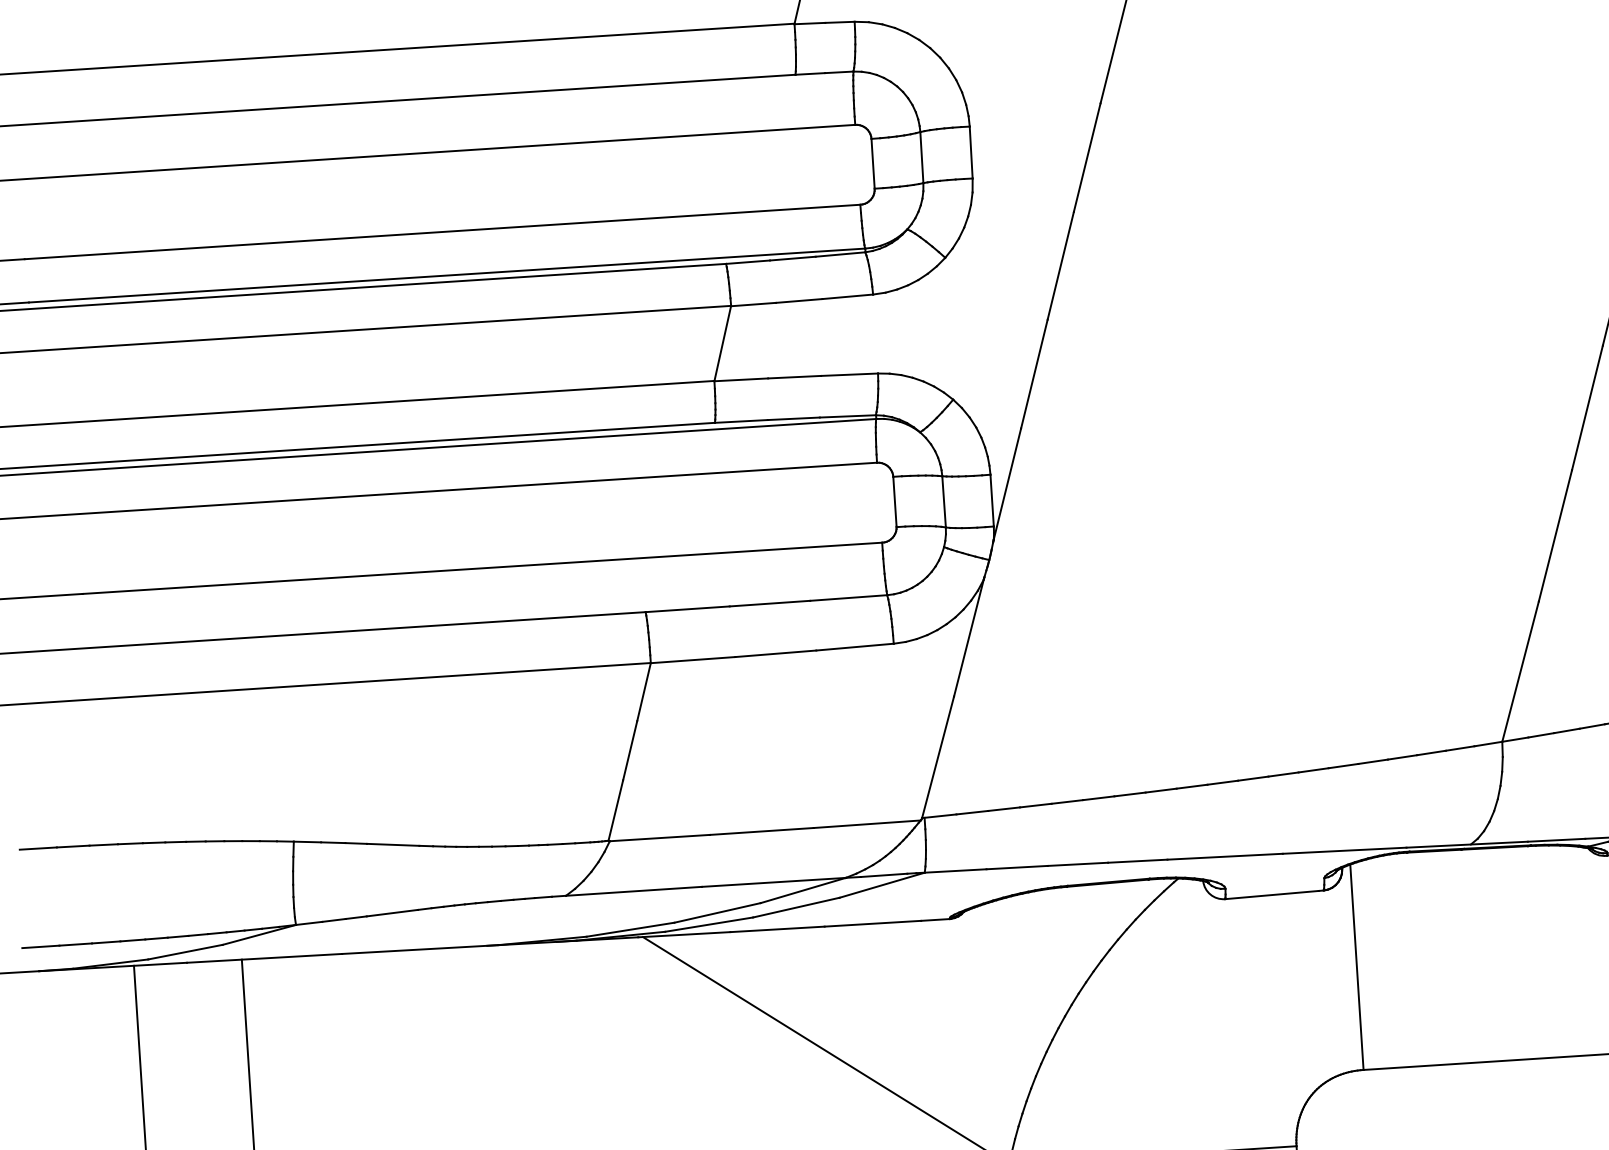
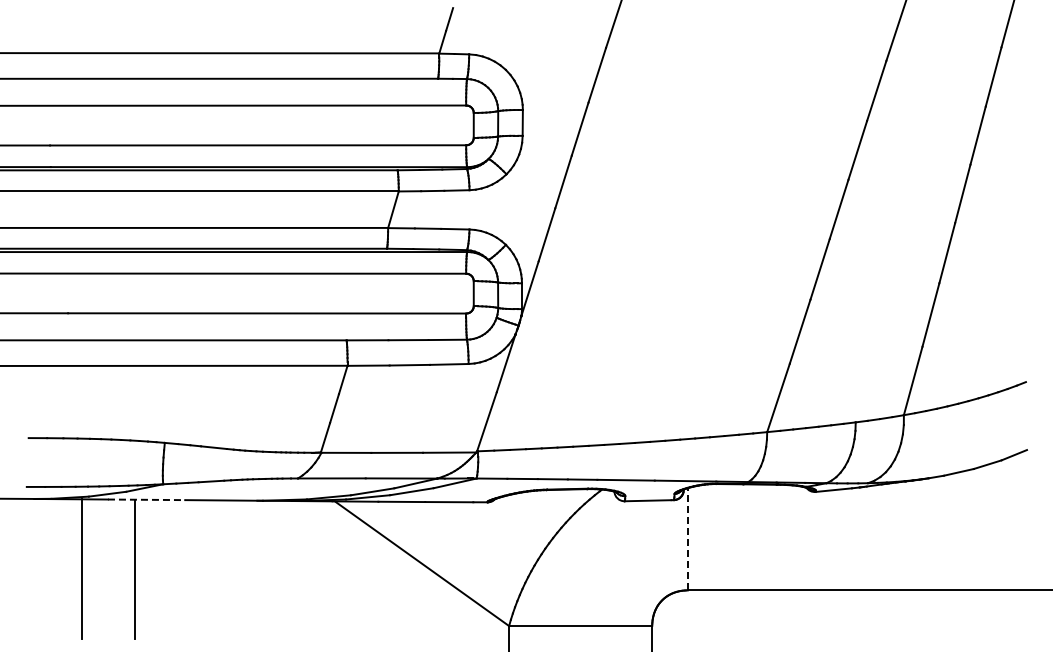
line: (264, 957) -> (146, 499), solid -> dashed
line: (1356, 965) -> (687, 538), solid -> dashed

